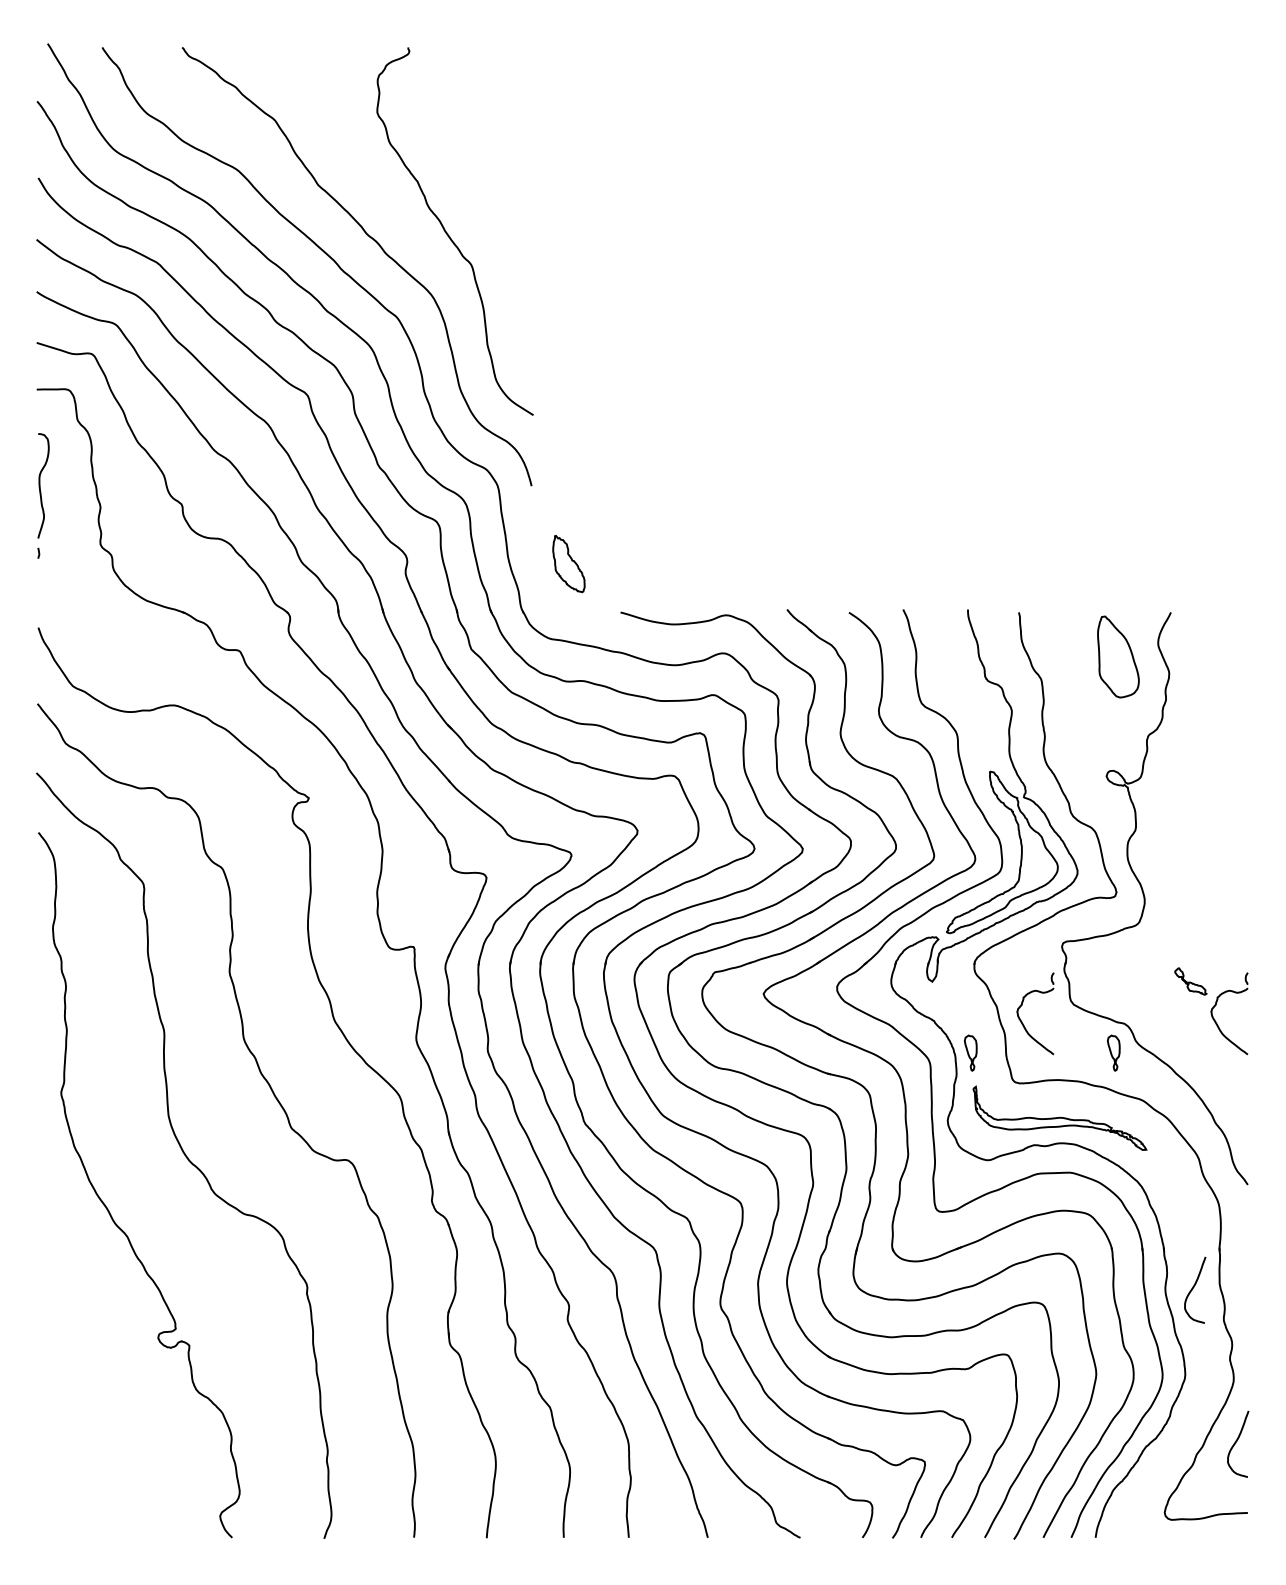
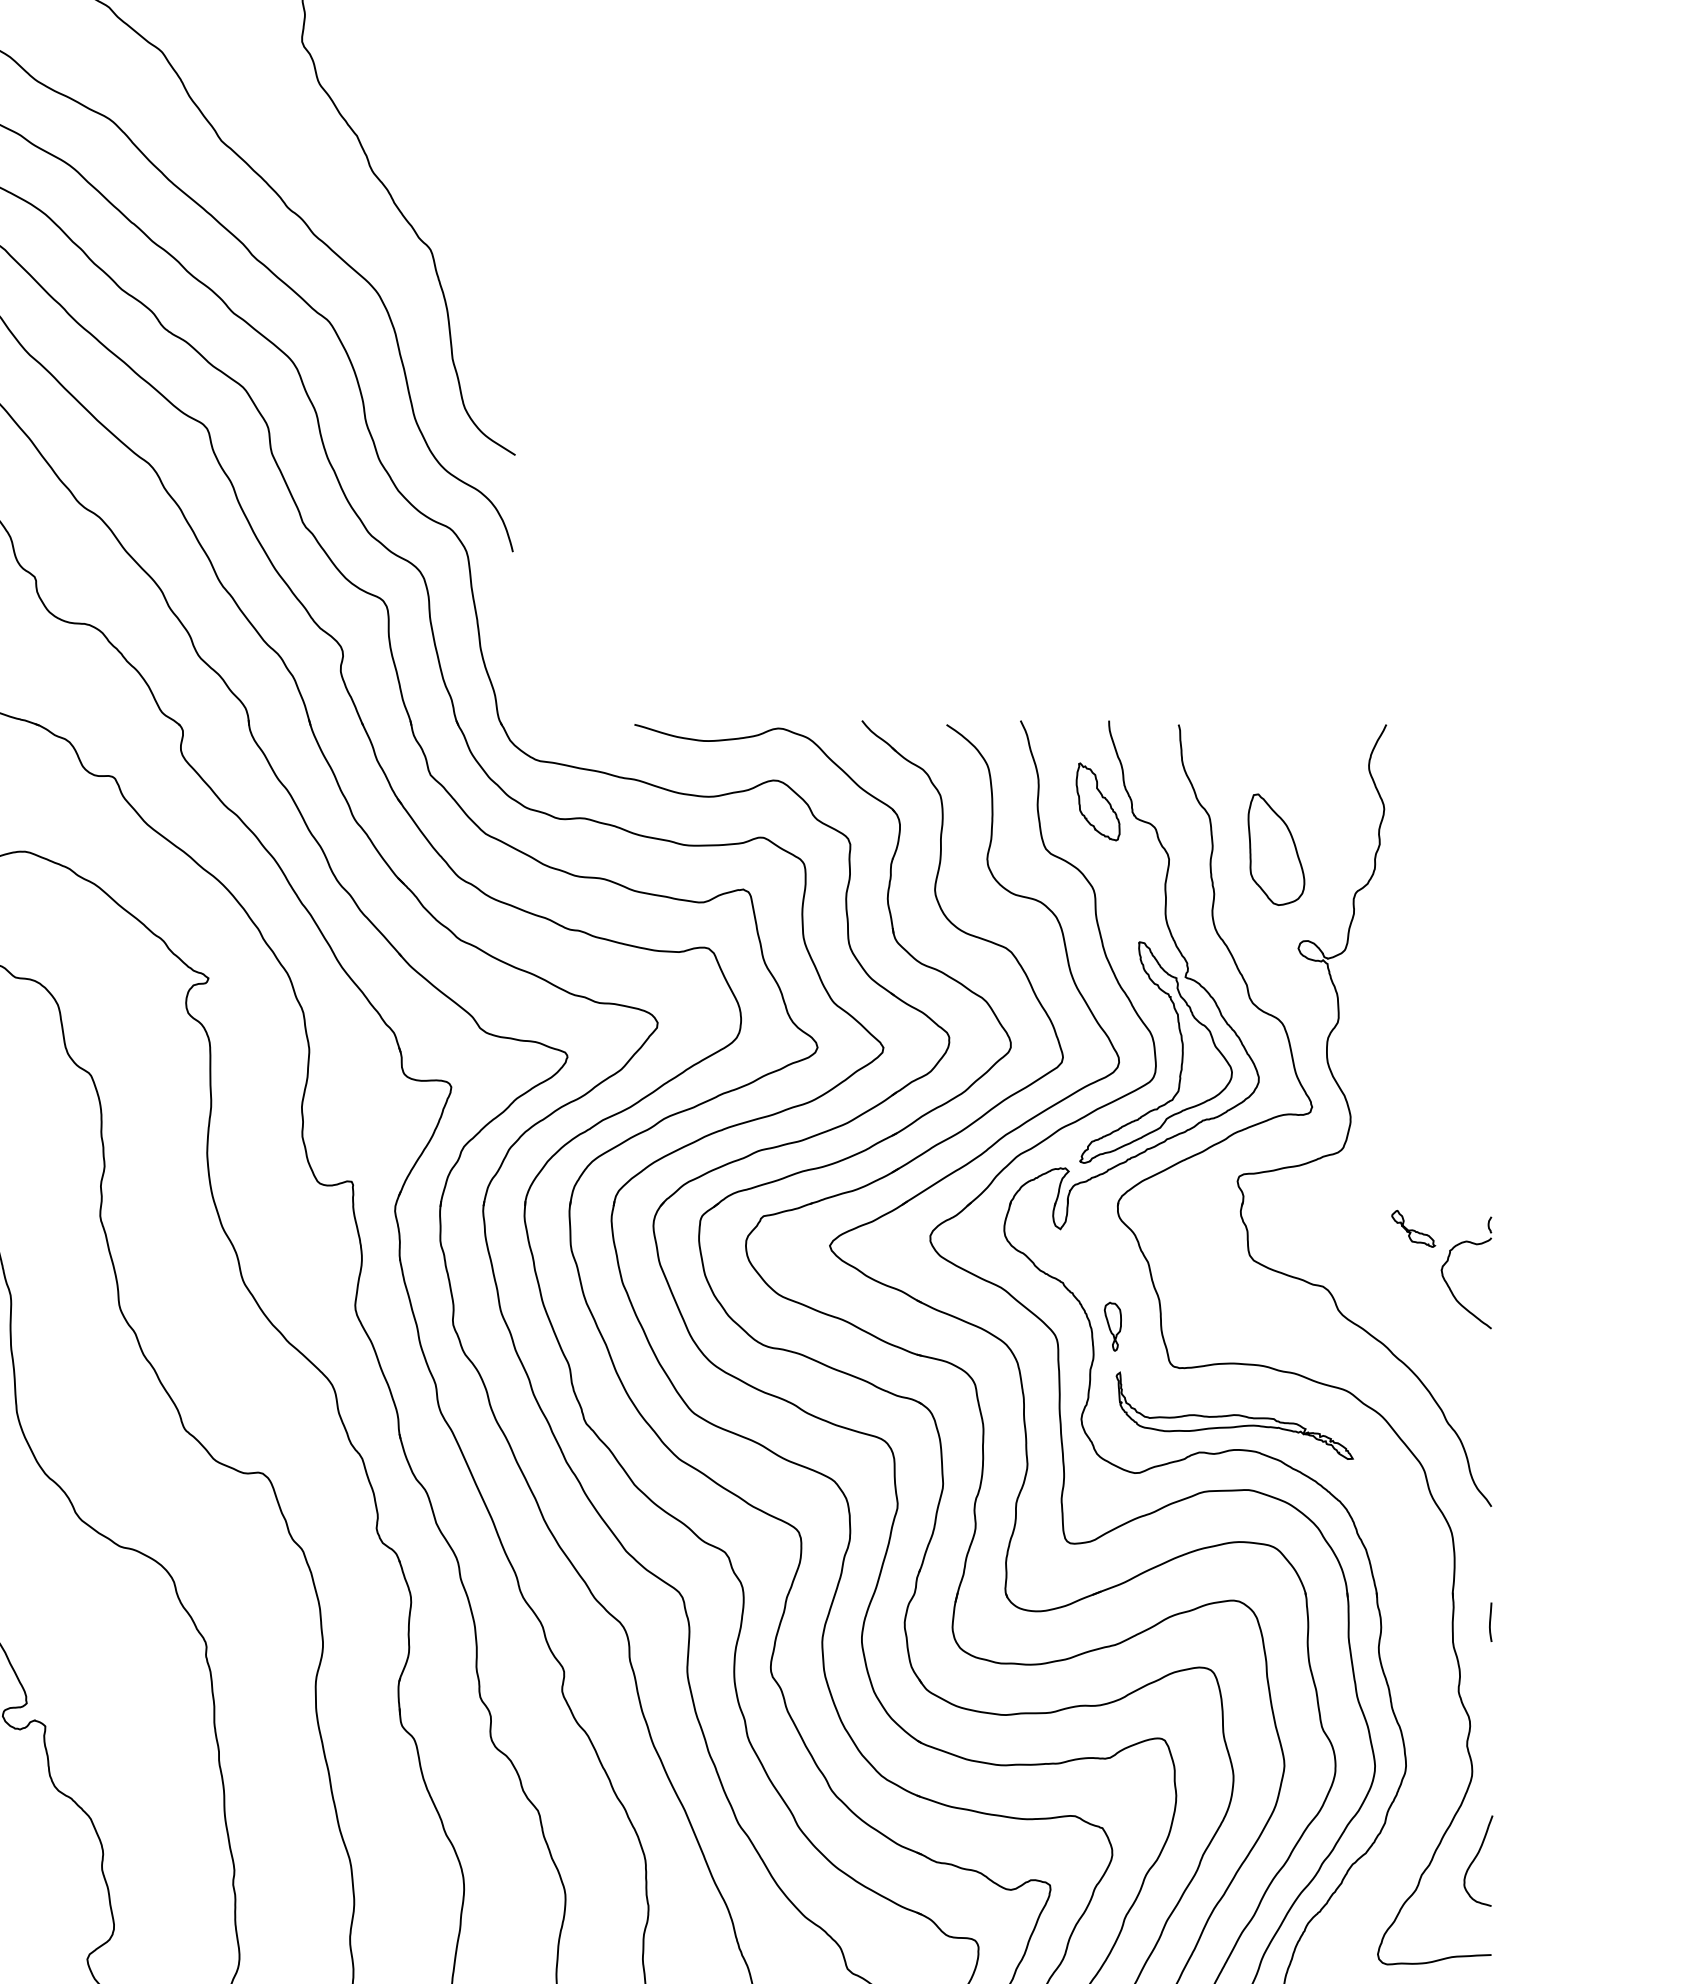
part: (568, 564) -> (1097, 802), moved
part: (1118, 656) -> (1276, 849), moved
part: (1022, 1005) -> (1183, 1261), removed
part: (1113, 1052) -> (1307, 1325), removed
line: (1246, 1269) -> (1489, 1622), added
curve: (1194, 1287) -> (1418, 1646), removed

